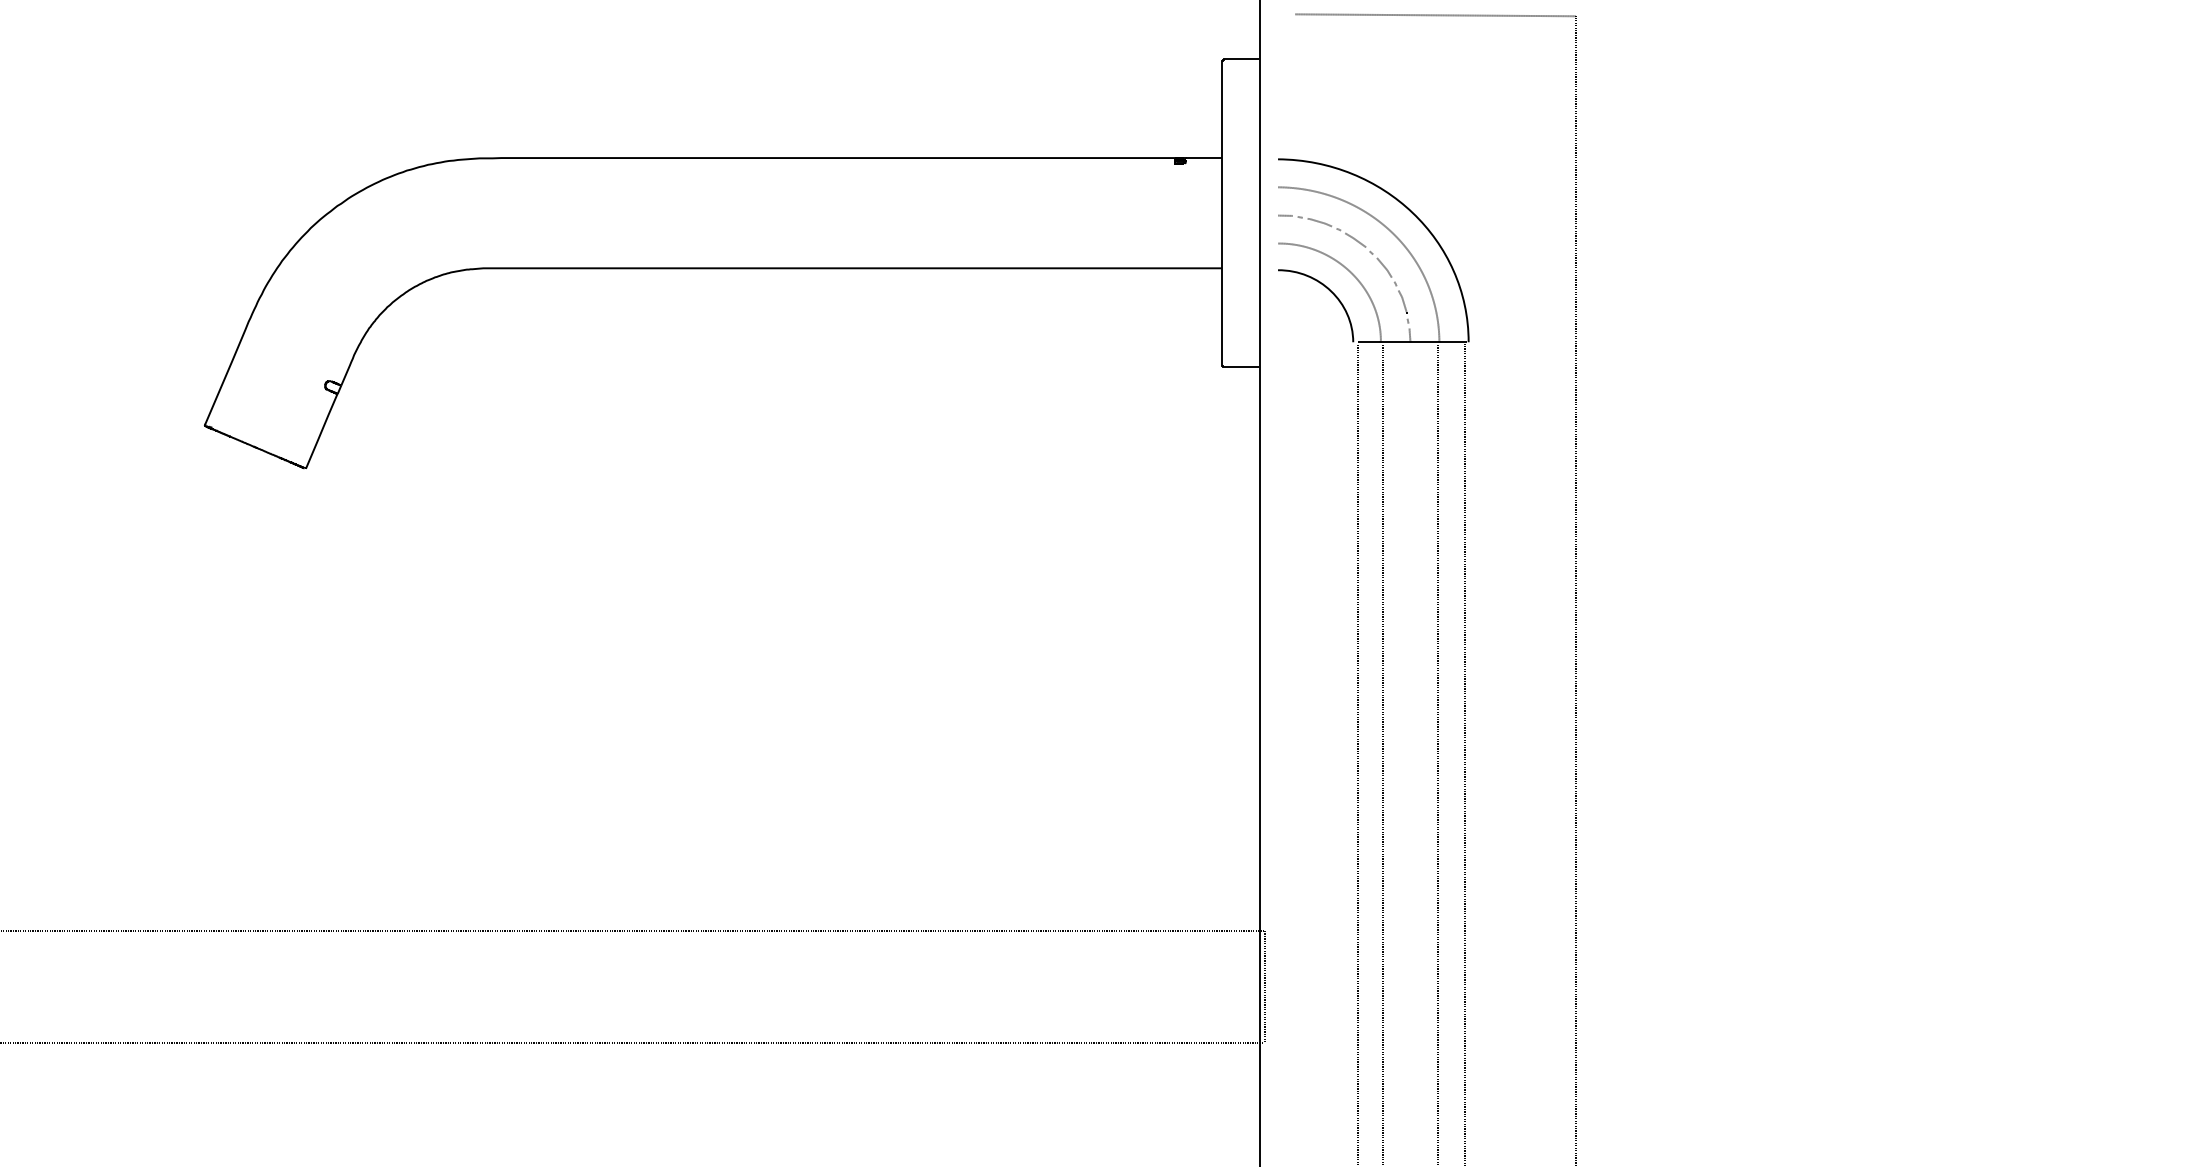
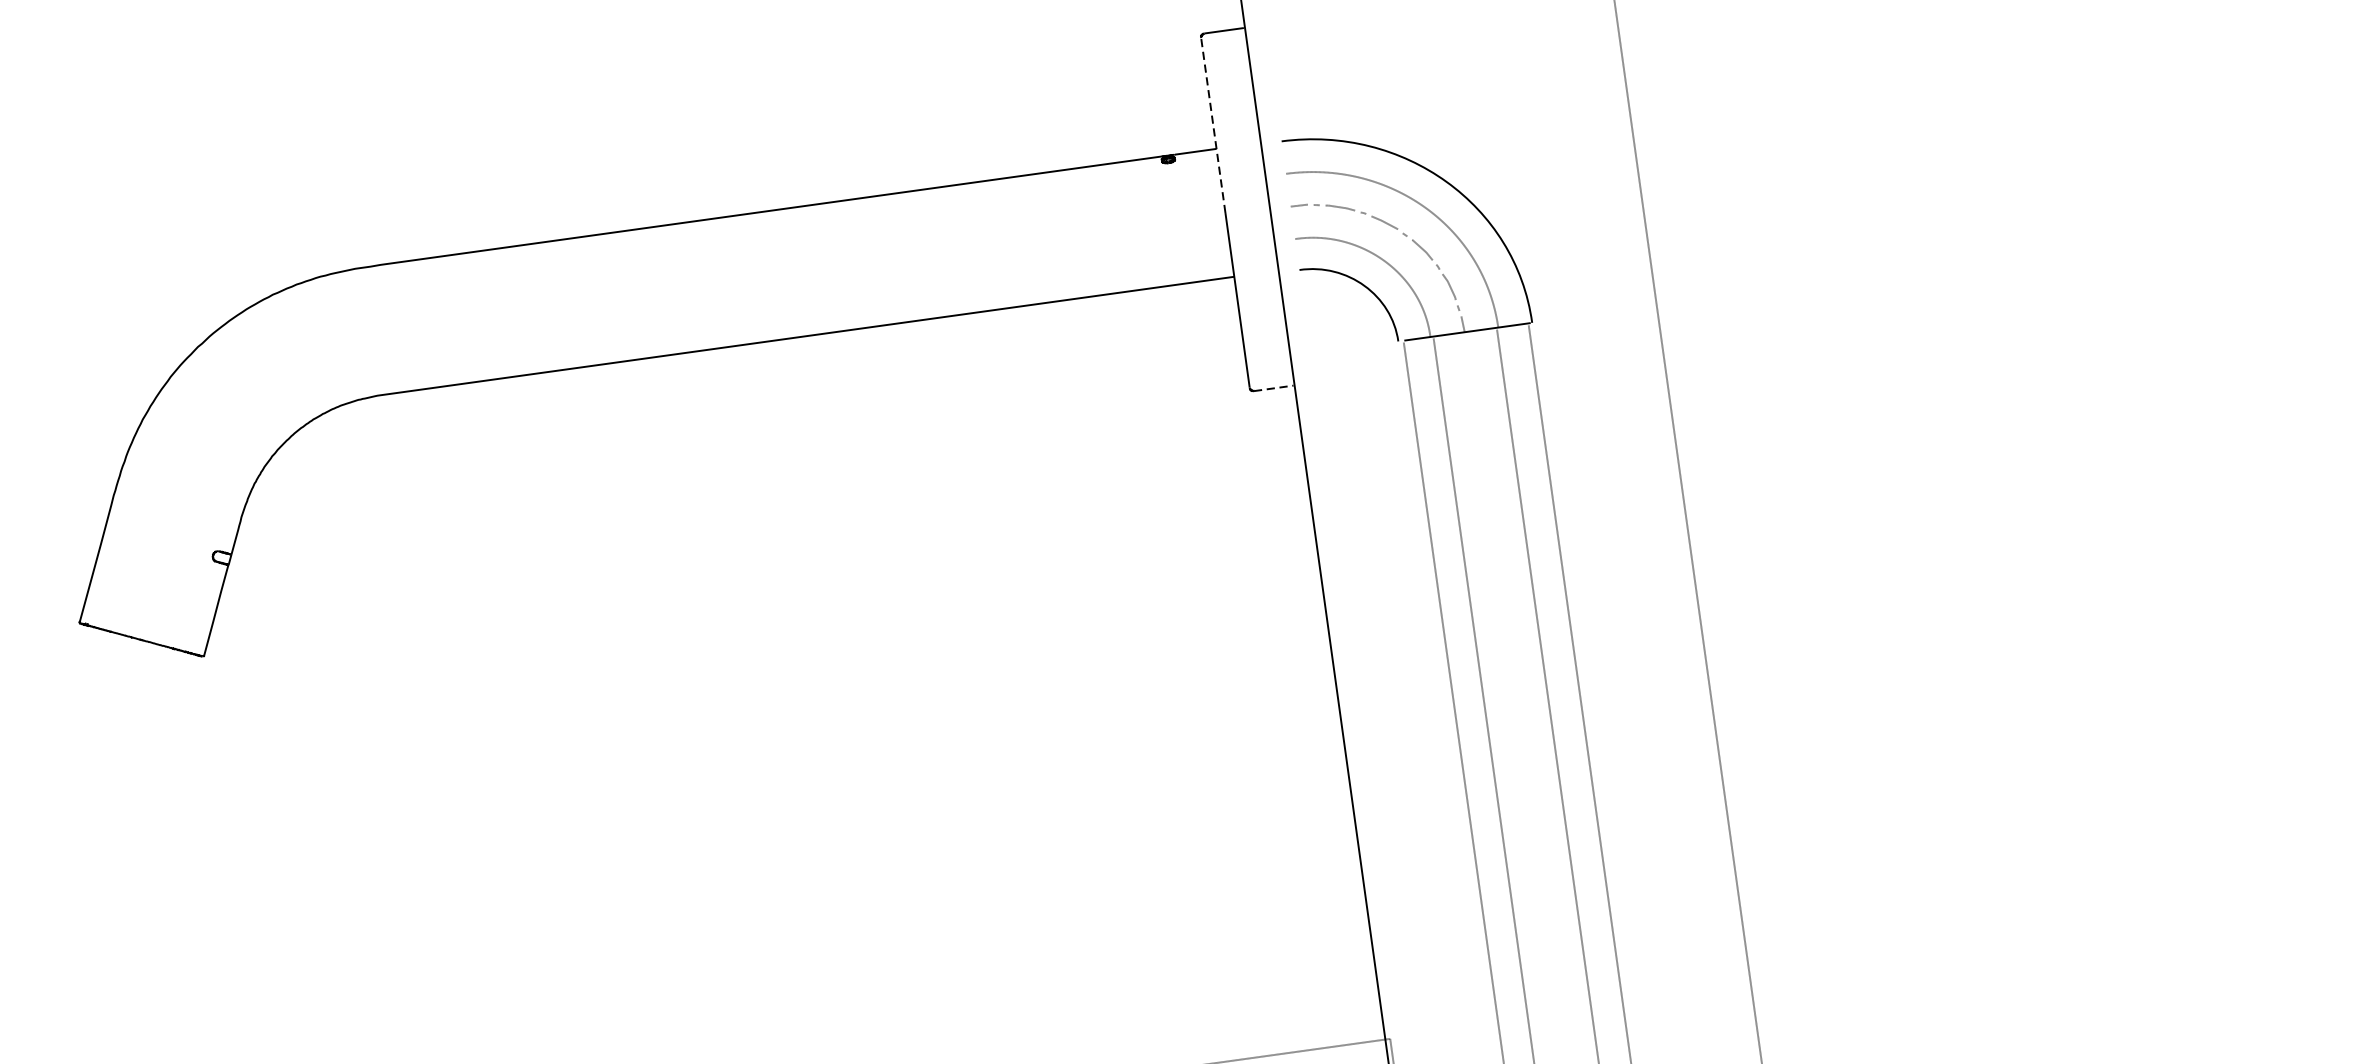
line: (1222, 137) -> (1213, 124), solid -> dashed
line: (1242, 367) -> (1273, 388), solid -> dashed

